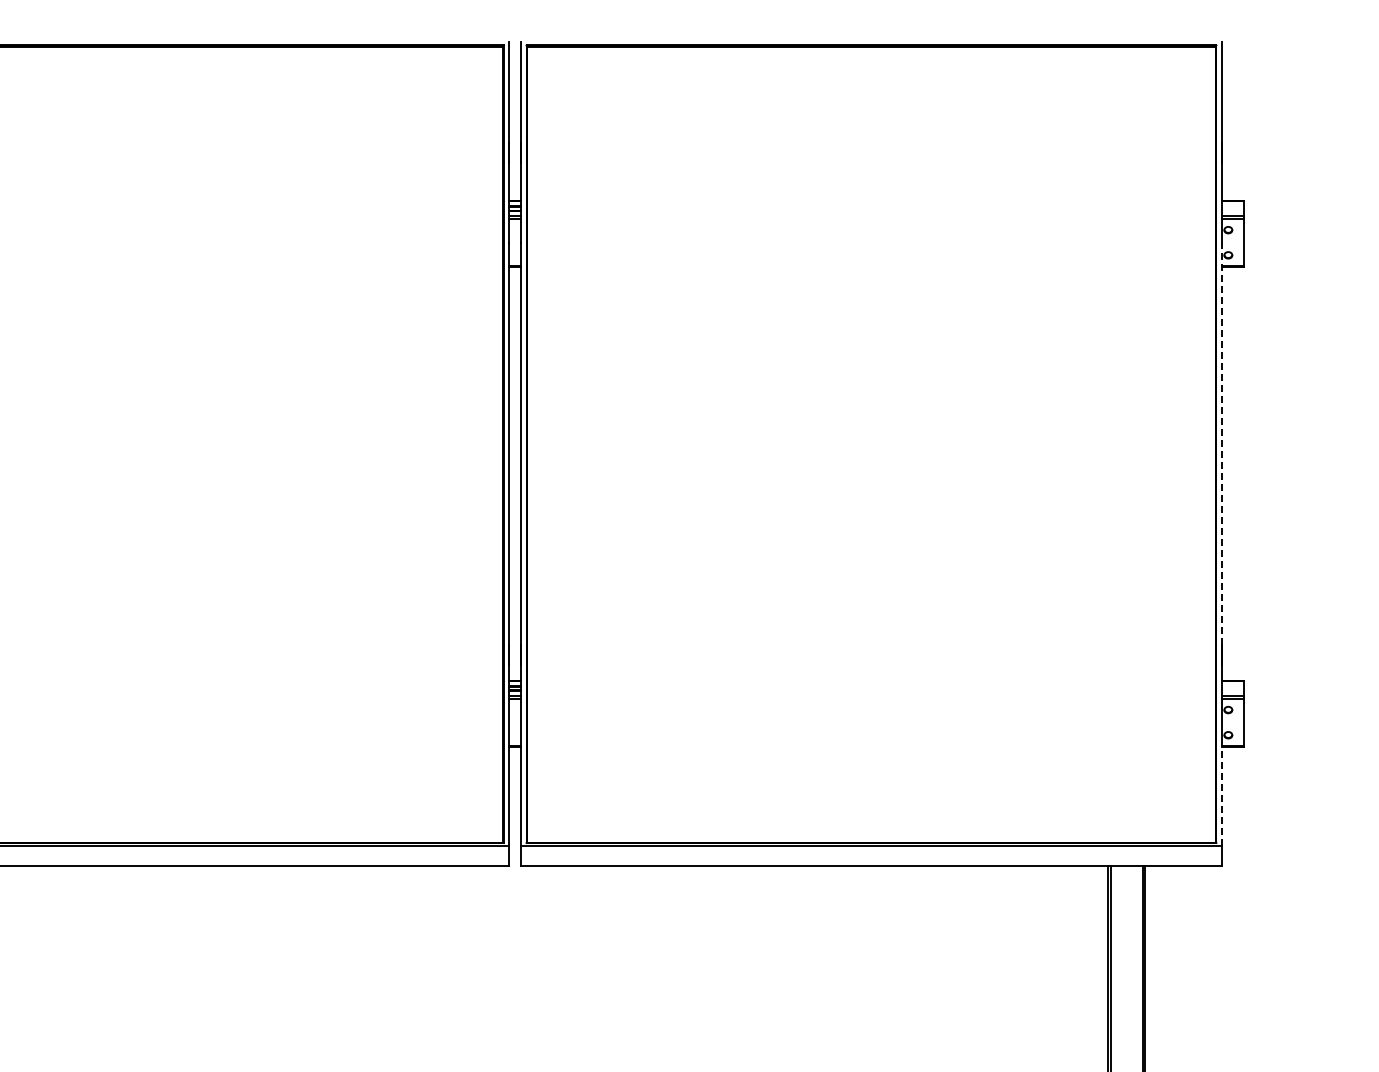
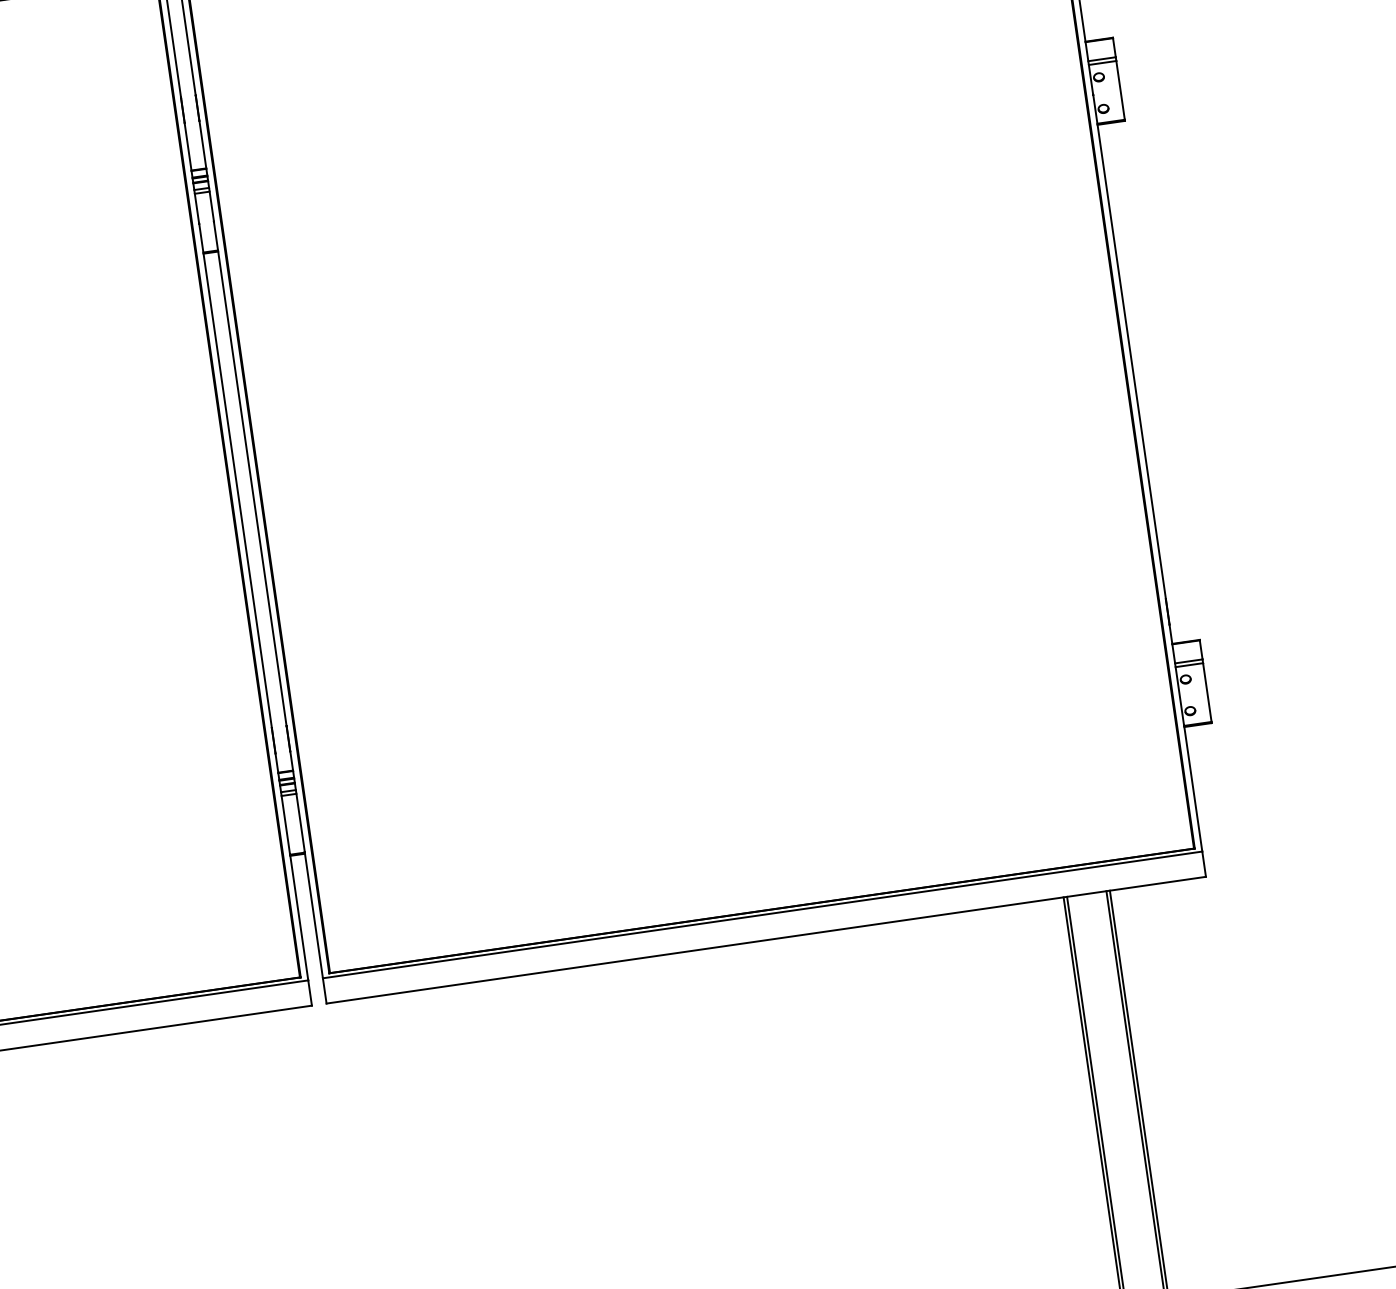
line: (1221, 444) -> (1129, 347), dashed -> solid
line: (1221, 795) -> (1192, 787), dashed -> solid

